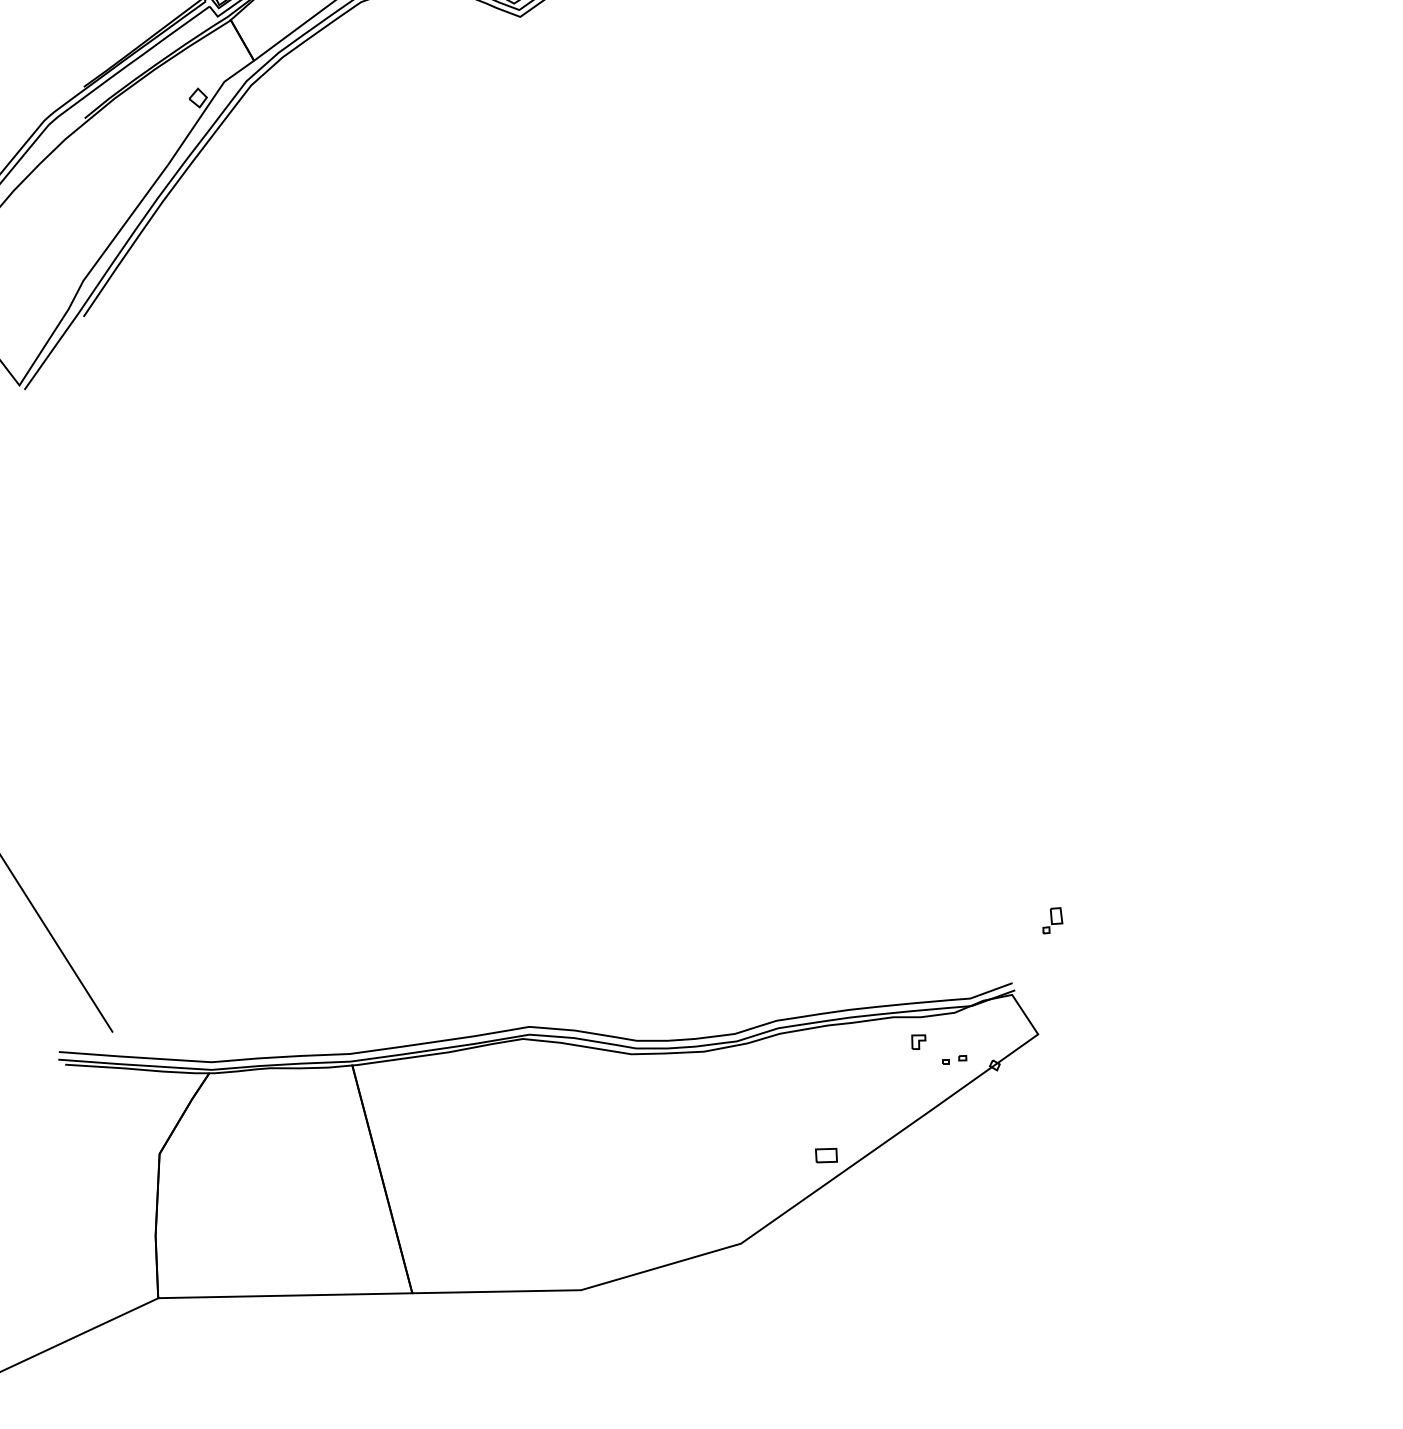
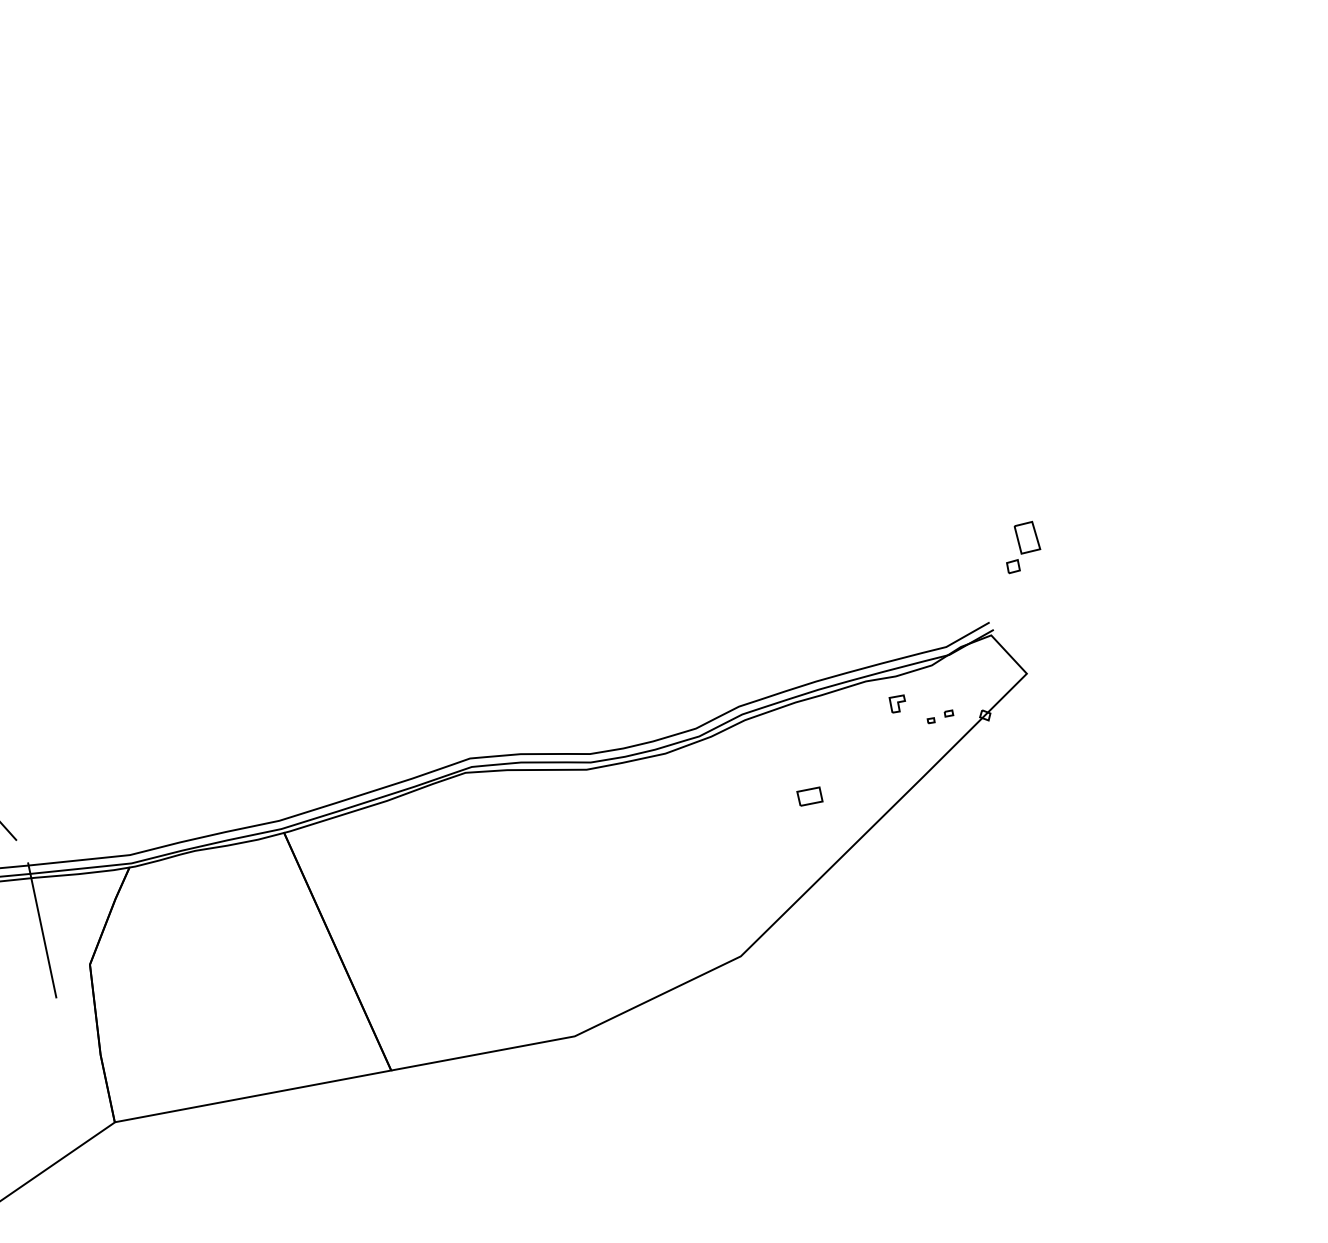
part: (1052, 920) -> (1021, 546), size x1.67
line: (121, 1116) -> (41, 930), added
part: (826, 1155) -> (809, 796), moved

